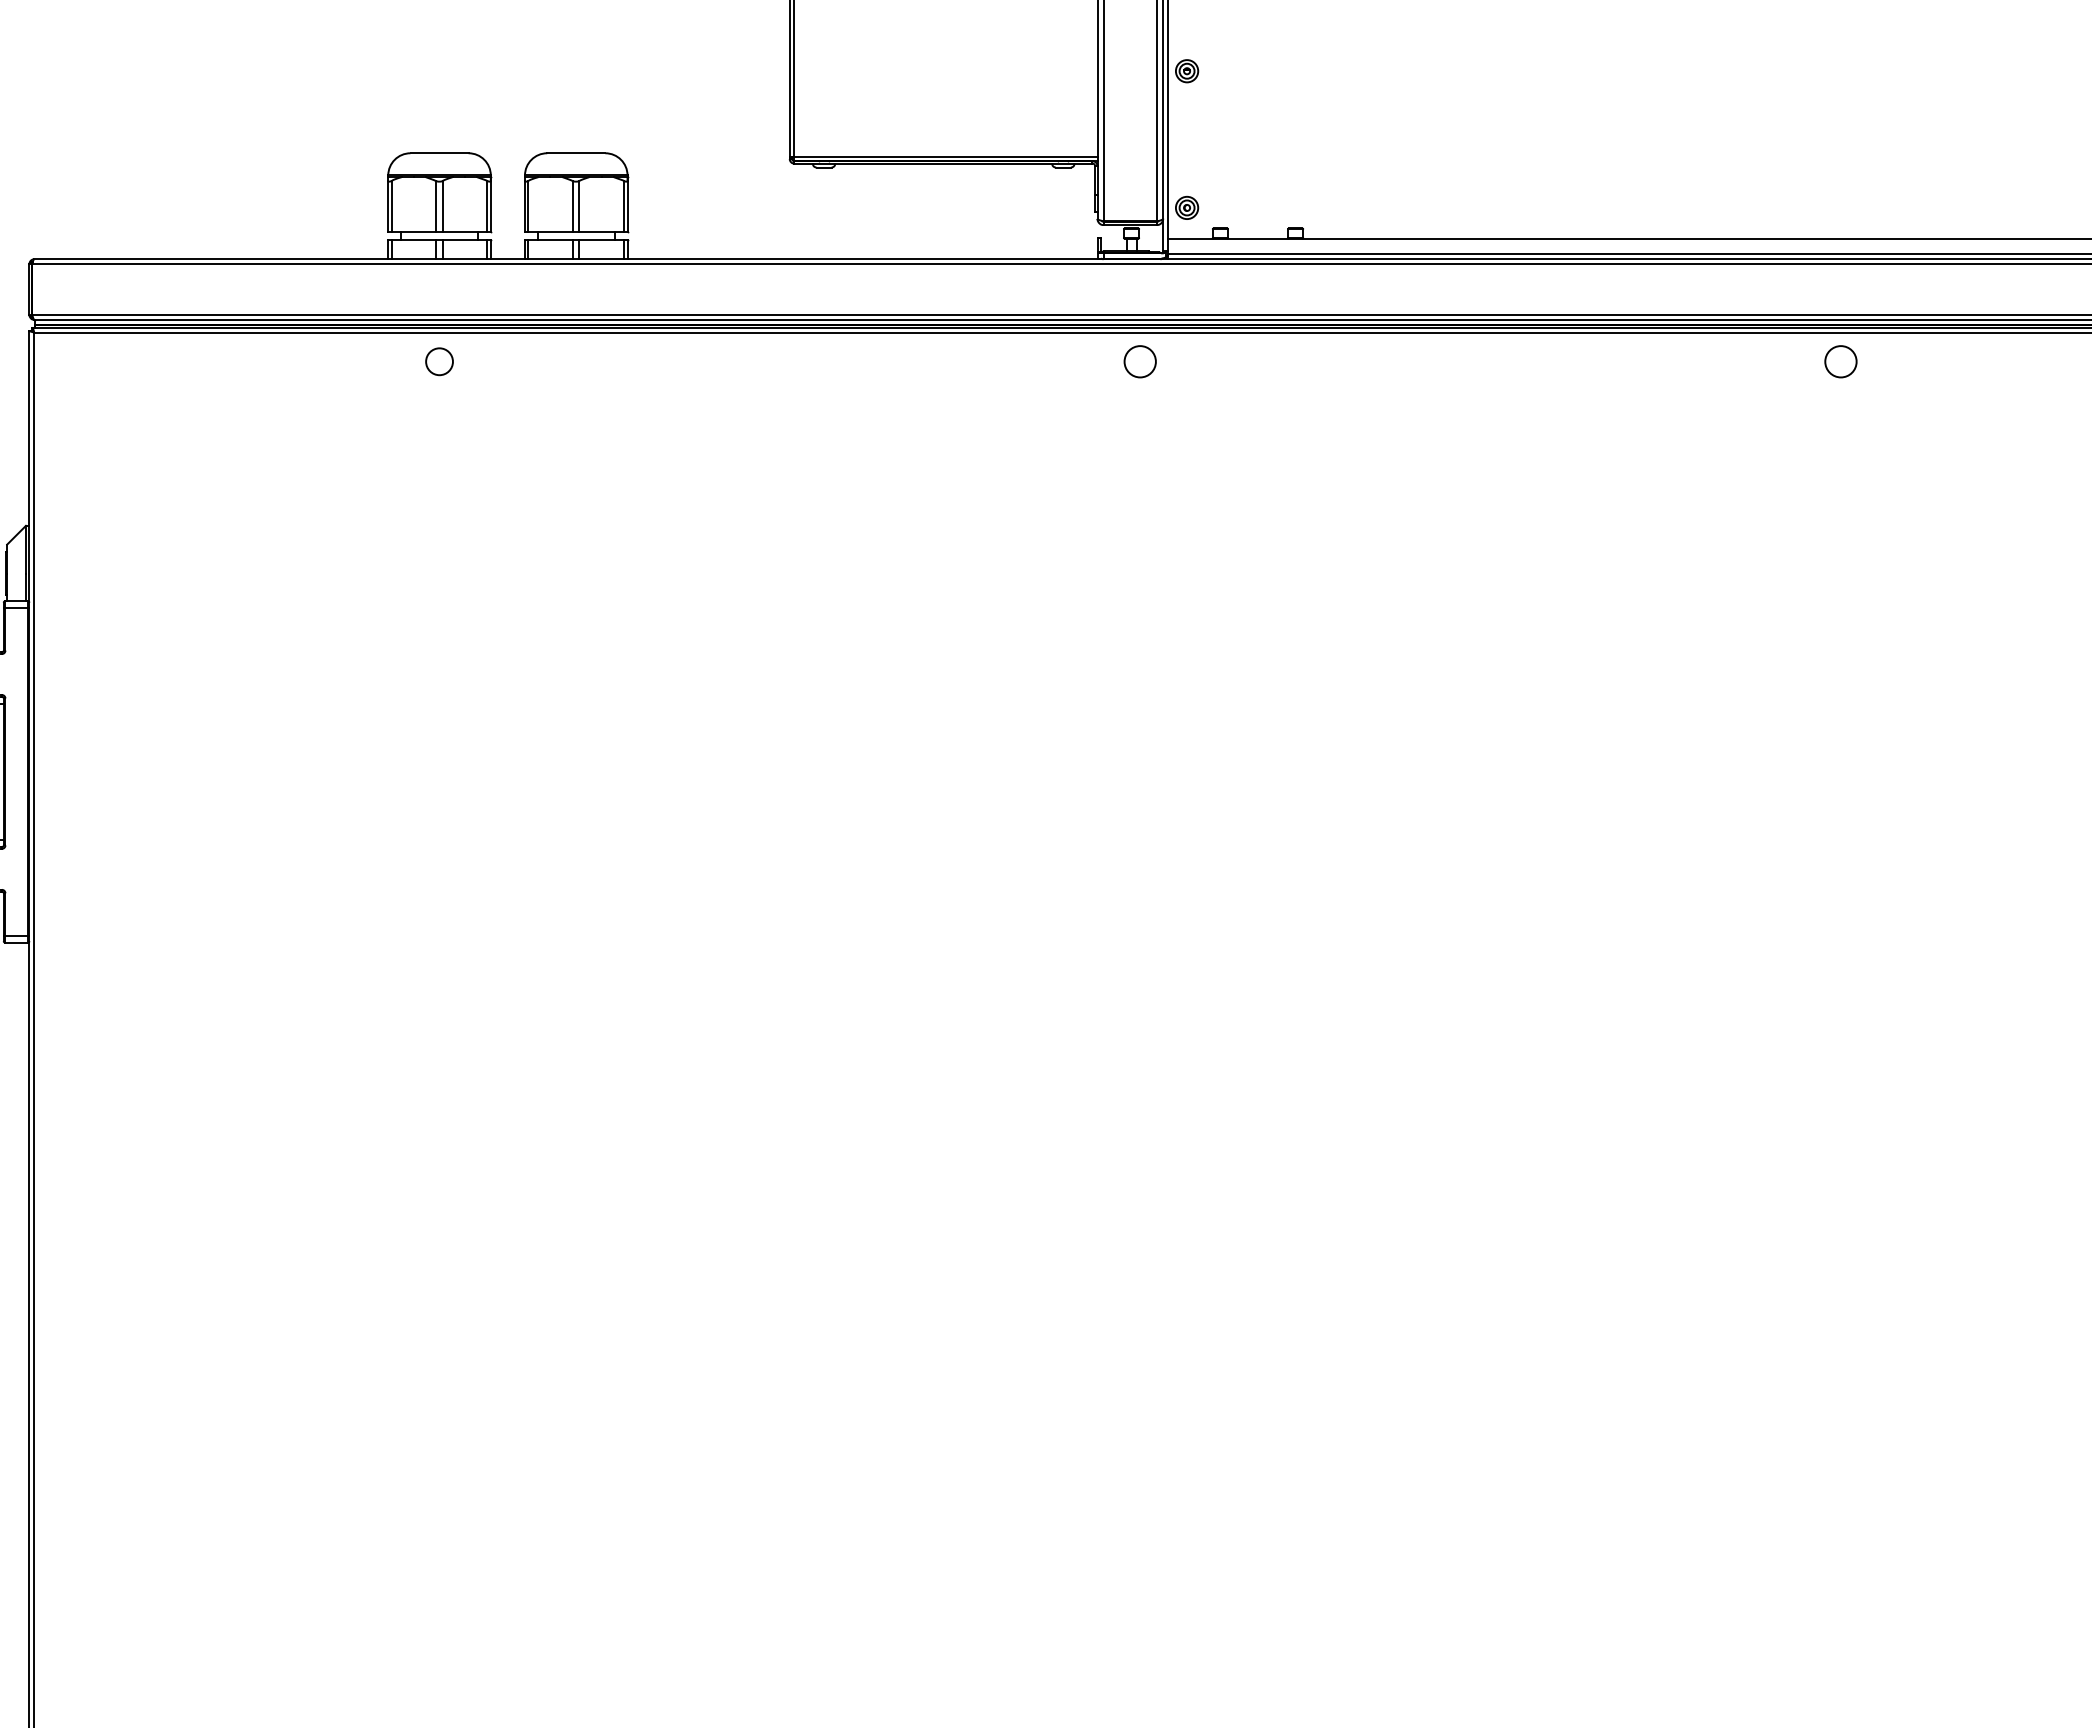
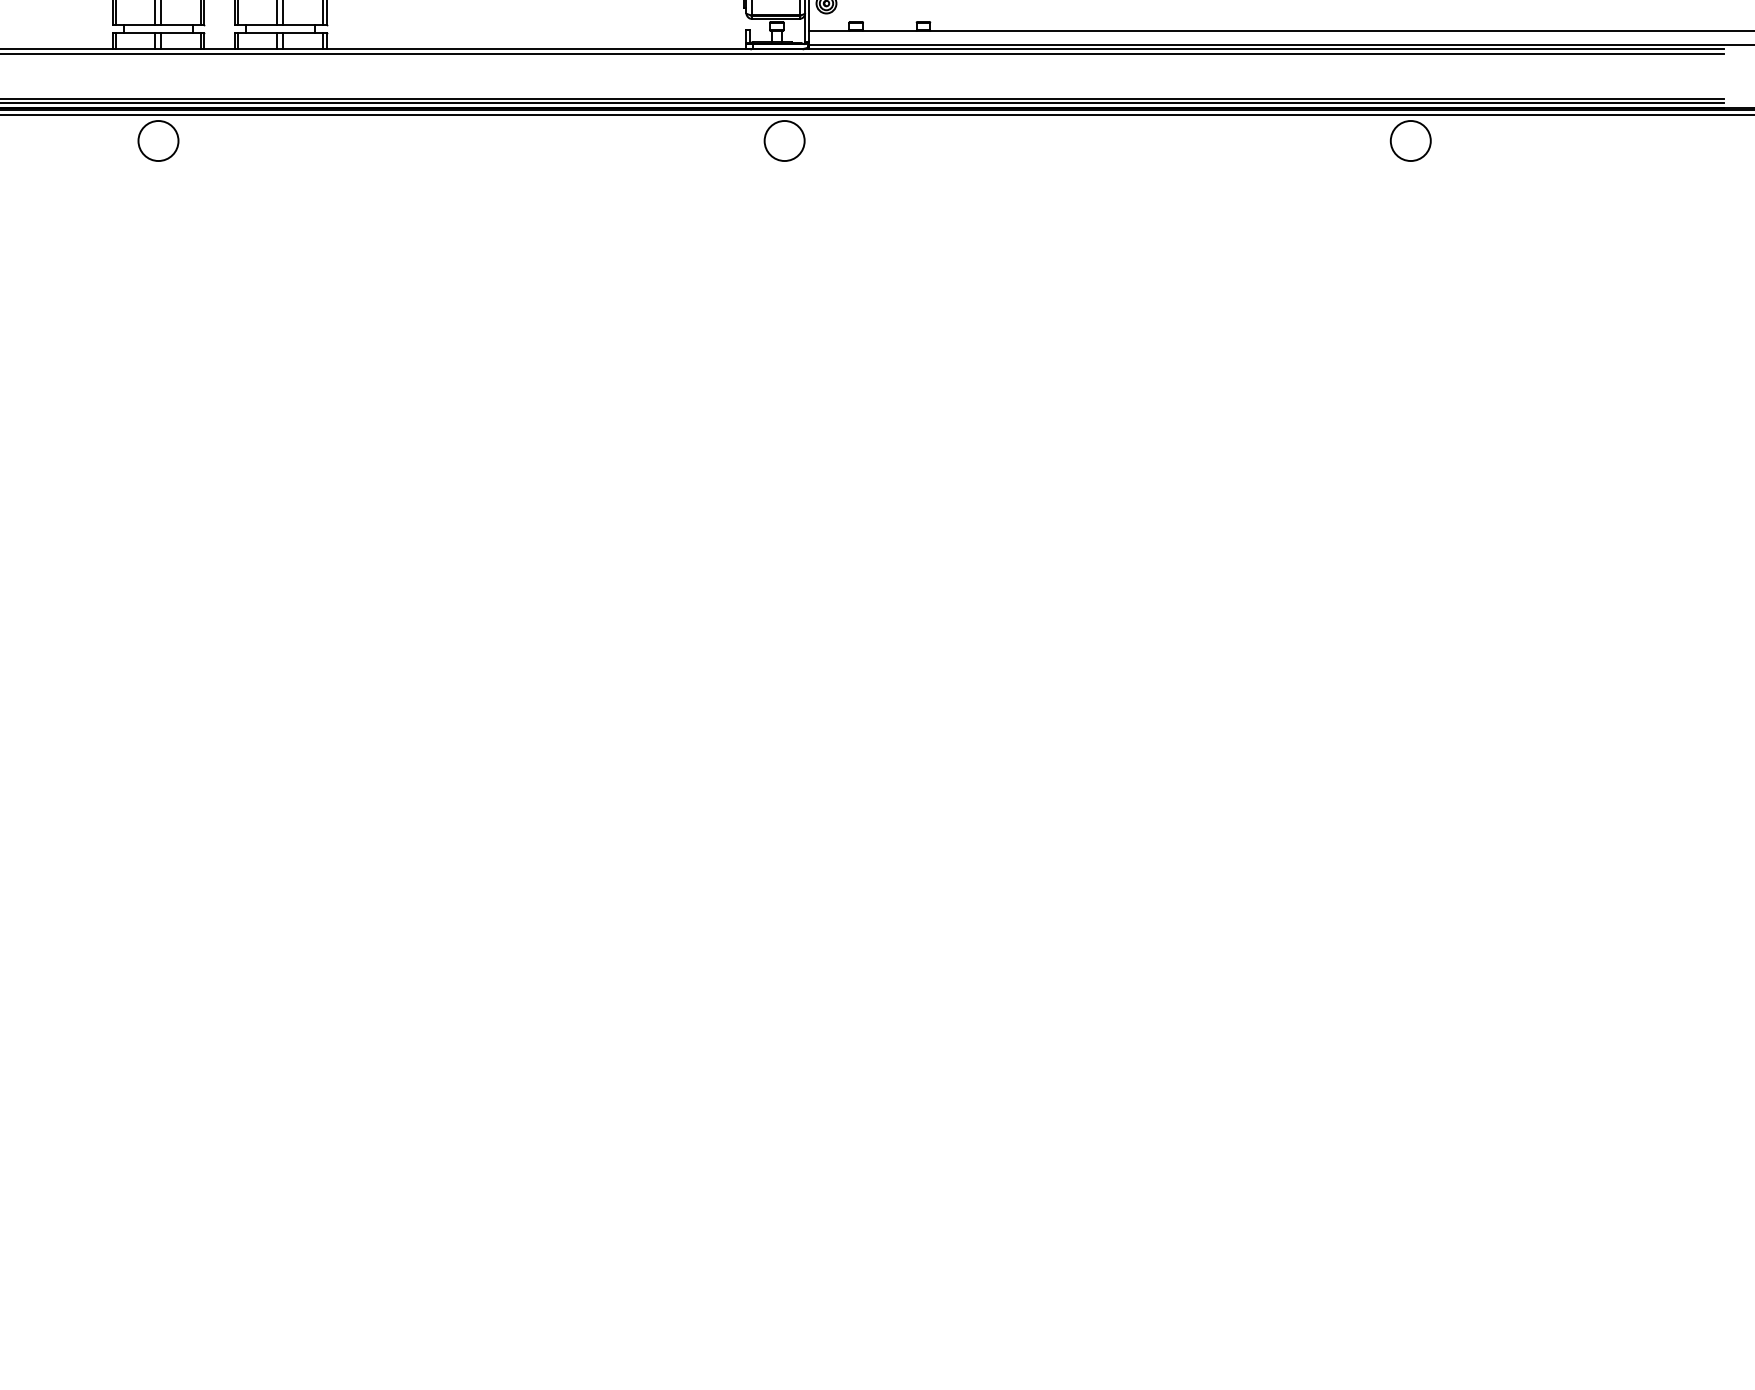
circle: (439, 361) -> (158, 140), size x1.67
circle: (1139, 361) -> (783, 140), size x1.43
circle: (1840, 361) -> (1410, 140), size x1.43

